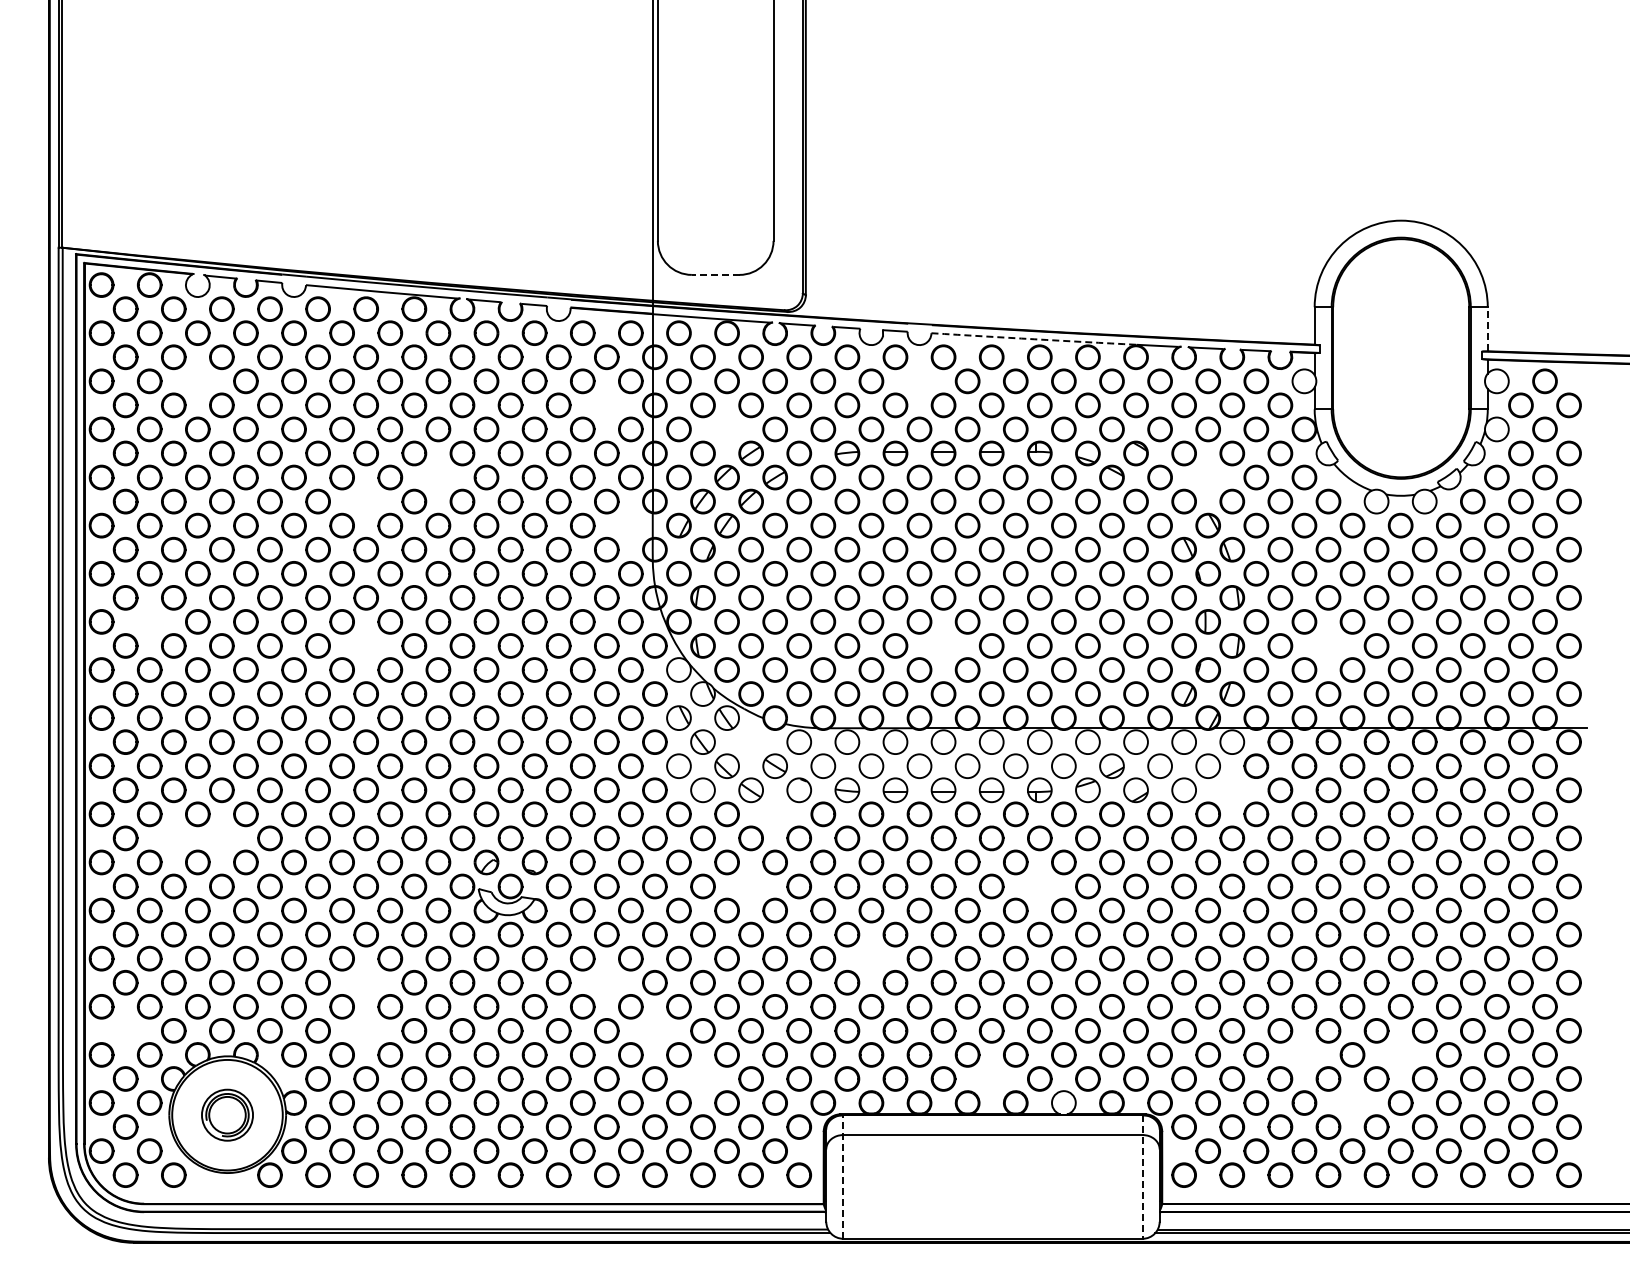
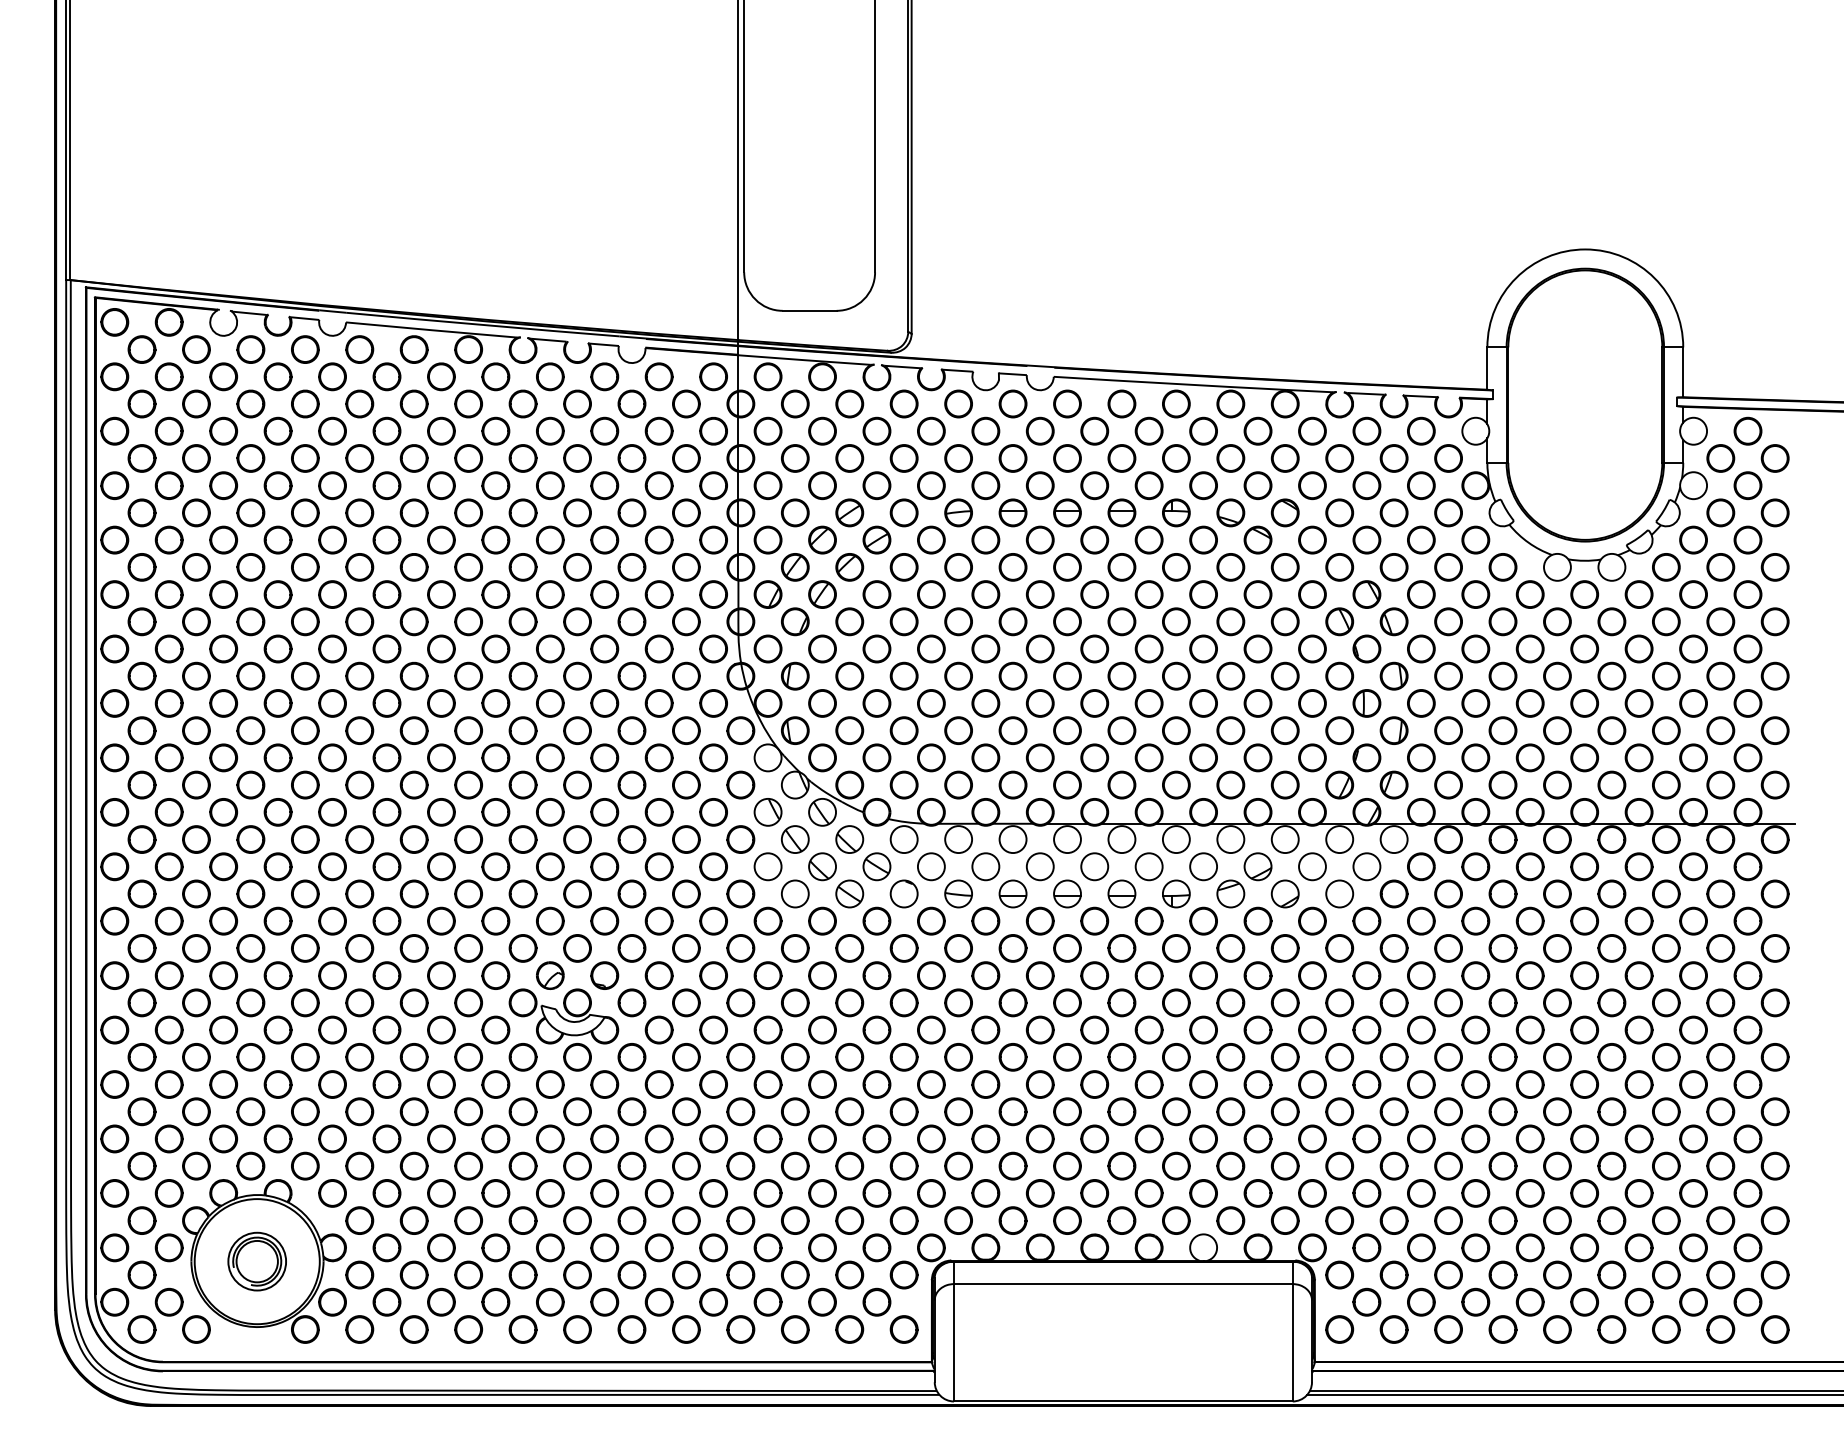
line: (715, 274) -> (809, 310), dashed -> solid
line: (1487, 328) -> (1682, 371), dashed -> solid
arc: (1034, 339) -> (1170, 383), dashed -> solid
part: (197, 381) -> (223, 431), added
part: (919, 381) -> (1040, 431), added
part: (606, 405) -> (686, 458), added
part: (726, 429) -> (821, 485), added
part: (438, 477) -> (495, 540), added
part: (1207, 477) -> (1366, 540), added
part: (365, 501) -> (413, 567), added
part: (630, 525) -> (713, 594), added
circle: (149, 621) -> (168, 703), added
circle: (365, 645) -> (413, 730), added
part: (943, 645) -> (1067, 730), added
part: (1328, 645) -> (1503, 730), added
part: (750, 741) -> (849, 838), added
part: (1232, 790) -> (1394, 894), added
part: (774, 814) -> (876, 921), added
part: (173, 838) -> (196, 948), added
part: (221, 838) -> (250, 948), added
part: (750, 886) -> (849, 1002), added
part: (1039, 886) -> (1176, 1002), added
part: (871, 958) -> (985, 1084), added
circle: (365, 982) -> (413, 1111), added
circle: (606, 982) -> (686, 1111), added
part: (125, 1030) -> (141, 1165), added
circle: (365, 1030) -> (413, 1165), added
circle: (654, 1030) -> (740, 1165), added
part: (1304, 1054) -> (1475, 1192), added
part: (1400, 1054) -> (1584, 1192), added
circle: (702, 1078) -> (794, 1220), added
part: (991, 1078) -> (1121, 1220), added
part: (1352, 1102) -> (1530, 1247), added
line: (843, 1177) -> (954, 1332), dashed -> solid
line: (1142, 1177) -> (1292, 1332), dashed -> solid

